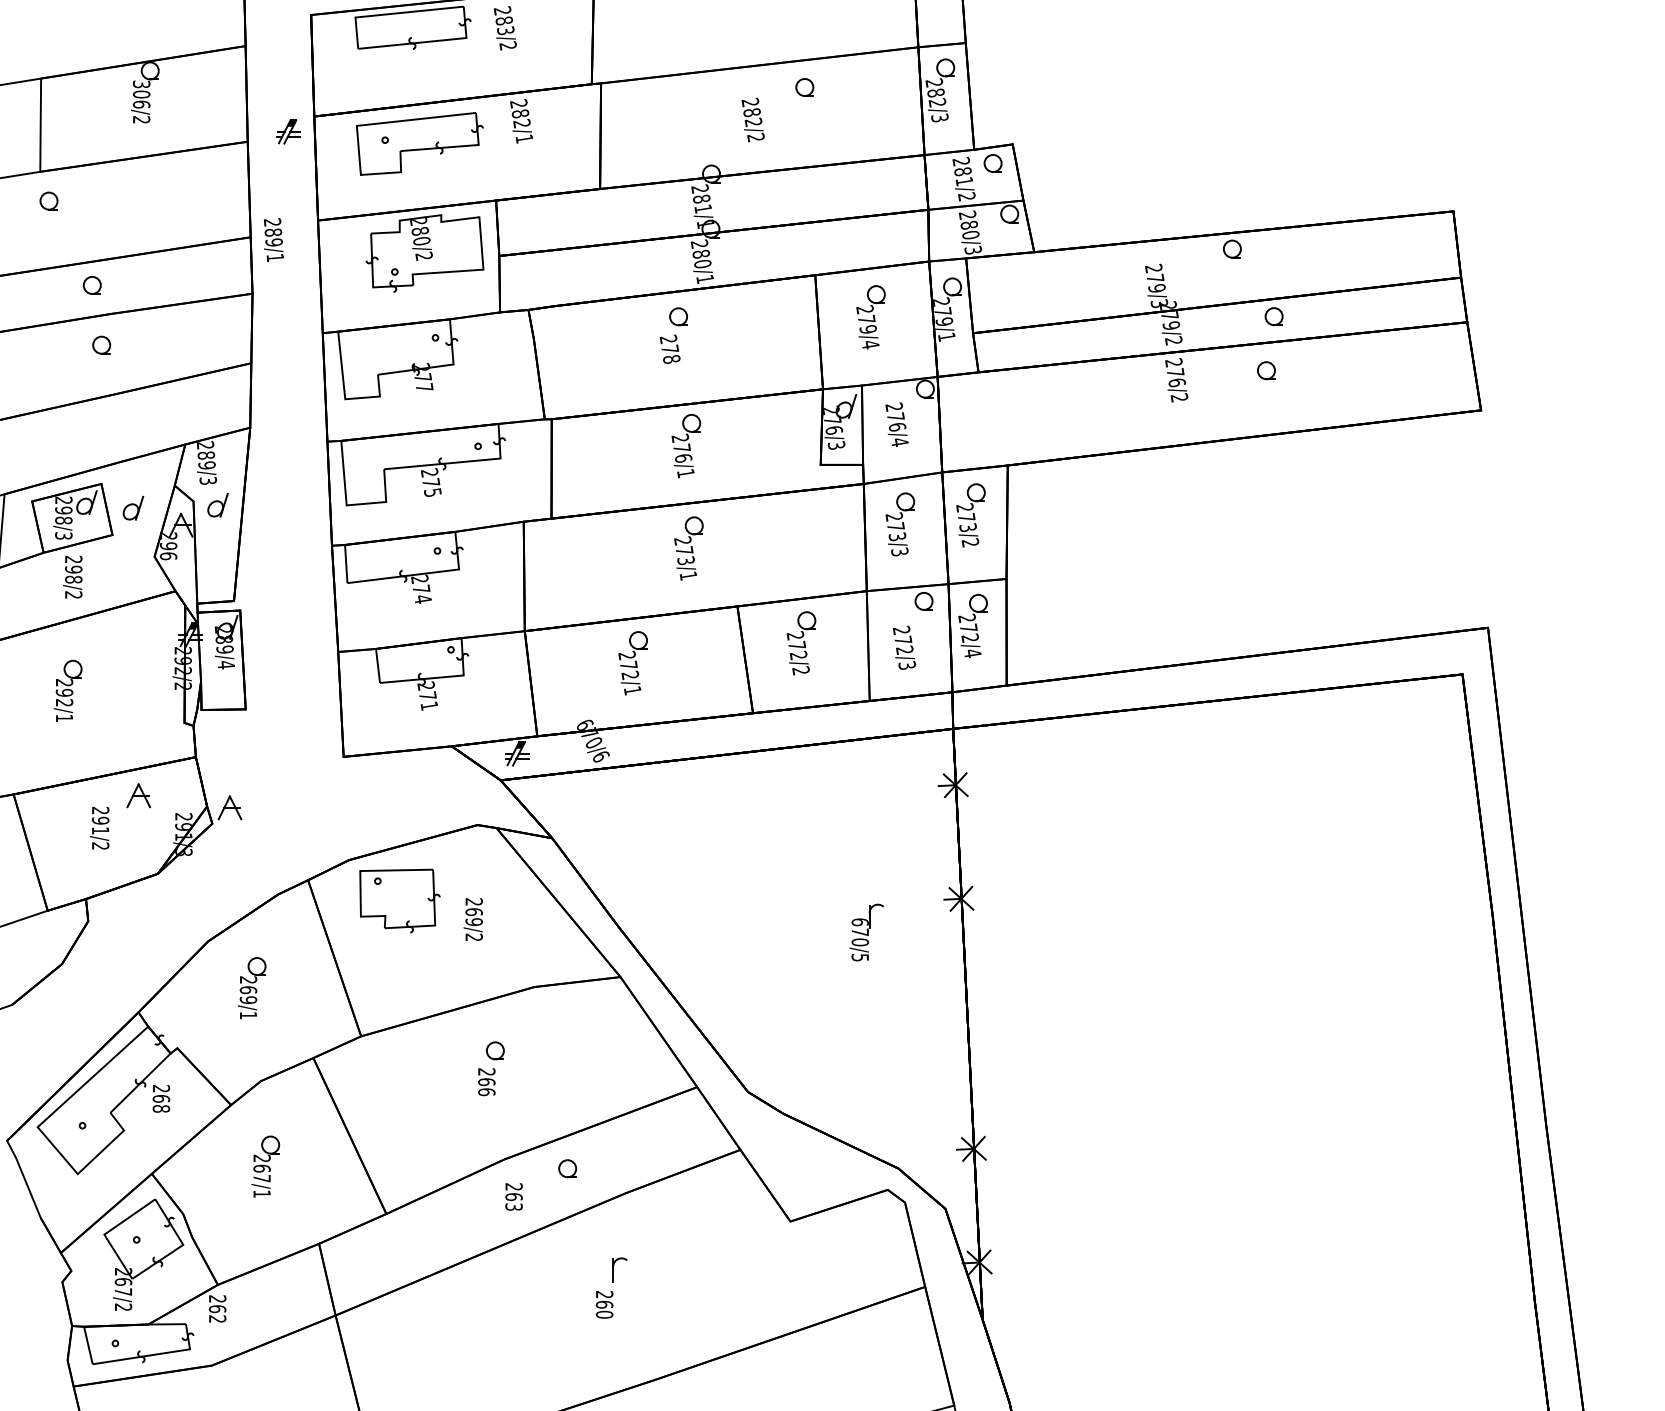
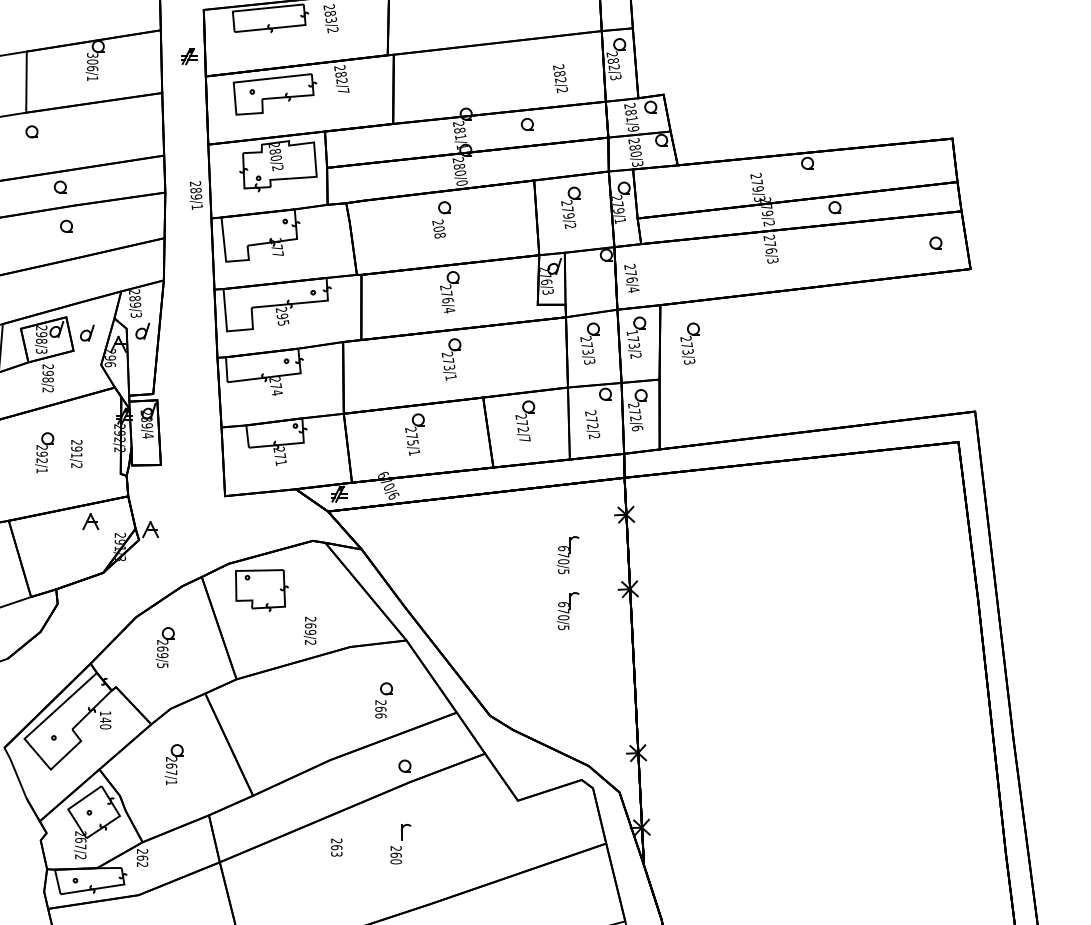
part: (803, 87) -> (526, 124), moved
text: (141, 119) -> (92, 78), 306/2 -> 306/1
text: (753, 119) -> (560, 78), moved
part: (289, 131) -> (189, 56), moved
text: (524, 139) -> (343, 91), 282/1 -> 282/7
text: (965, 195) -> (632, 128), 281/2 -> 281/9
text: (272, 240) -> (195, 195), moved
text: (704, 279) -> (461, 183), 280/1 -> 280/0
text: (870, 345) -> (570, 226), 279/4 -> 279/2
text: (669, 348) -> (438, 228), 278 -> 208
part: (1265, 369) -> (935, 242), moved
text: (1178, 397) -> (772, 260), 276/2 -> 276/3
text: (896, 423) -> (631, 277), moved
text: (686, 473) -> (449, 310), 276/1 -> 276/4
text: (431, 482) -> (282, 316), 275 -> 295
text: (963, 505) -> (631, 331), 273/2 -> 173/2
part: (1052, 523) -> (689, 343), added
text: (972, 653) -> (637, 428), 272/4 -> 272/6
text: (905, 665) -> (593, 436), 272/3 -> 272/2
text: (800, 670) -> (524, 439), 272/2 -> 272/7
text: (629, 674) -> (412, 442), 272/1 -> 275/1
text: (98, 827) -> (75, 453), moved
part: (866, 847) -> (567, 555), added
text: (472, 919) -> (309, 630), moved
text: (248, 1015) -> (162, 665), 269/1 -> 269/5
part: (490, 1068) -> (383, 700), moved
text: (161, 1099) -> (105, 720), 268 -> 140
part: (567, 1167) -> (404, 765), moved
text: (513, 1196) -> (336, 847), moved

